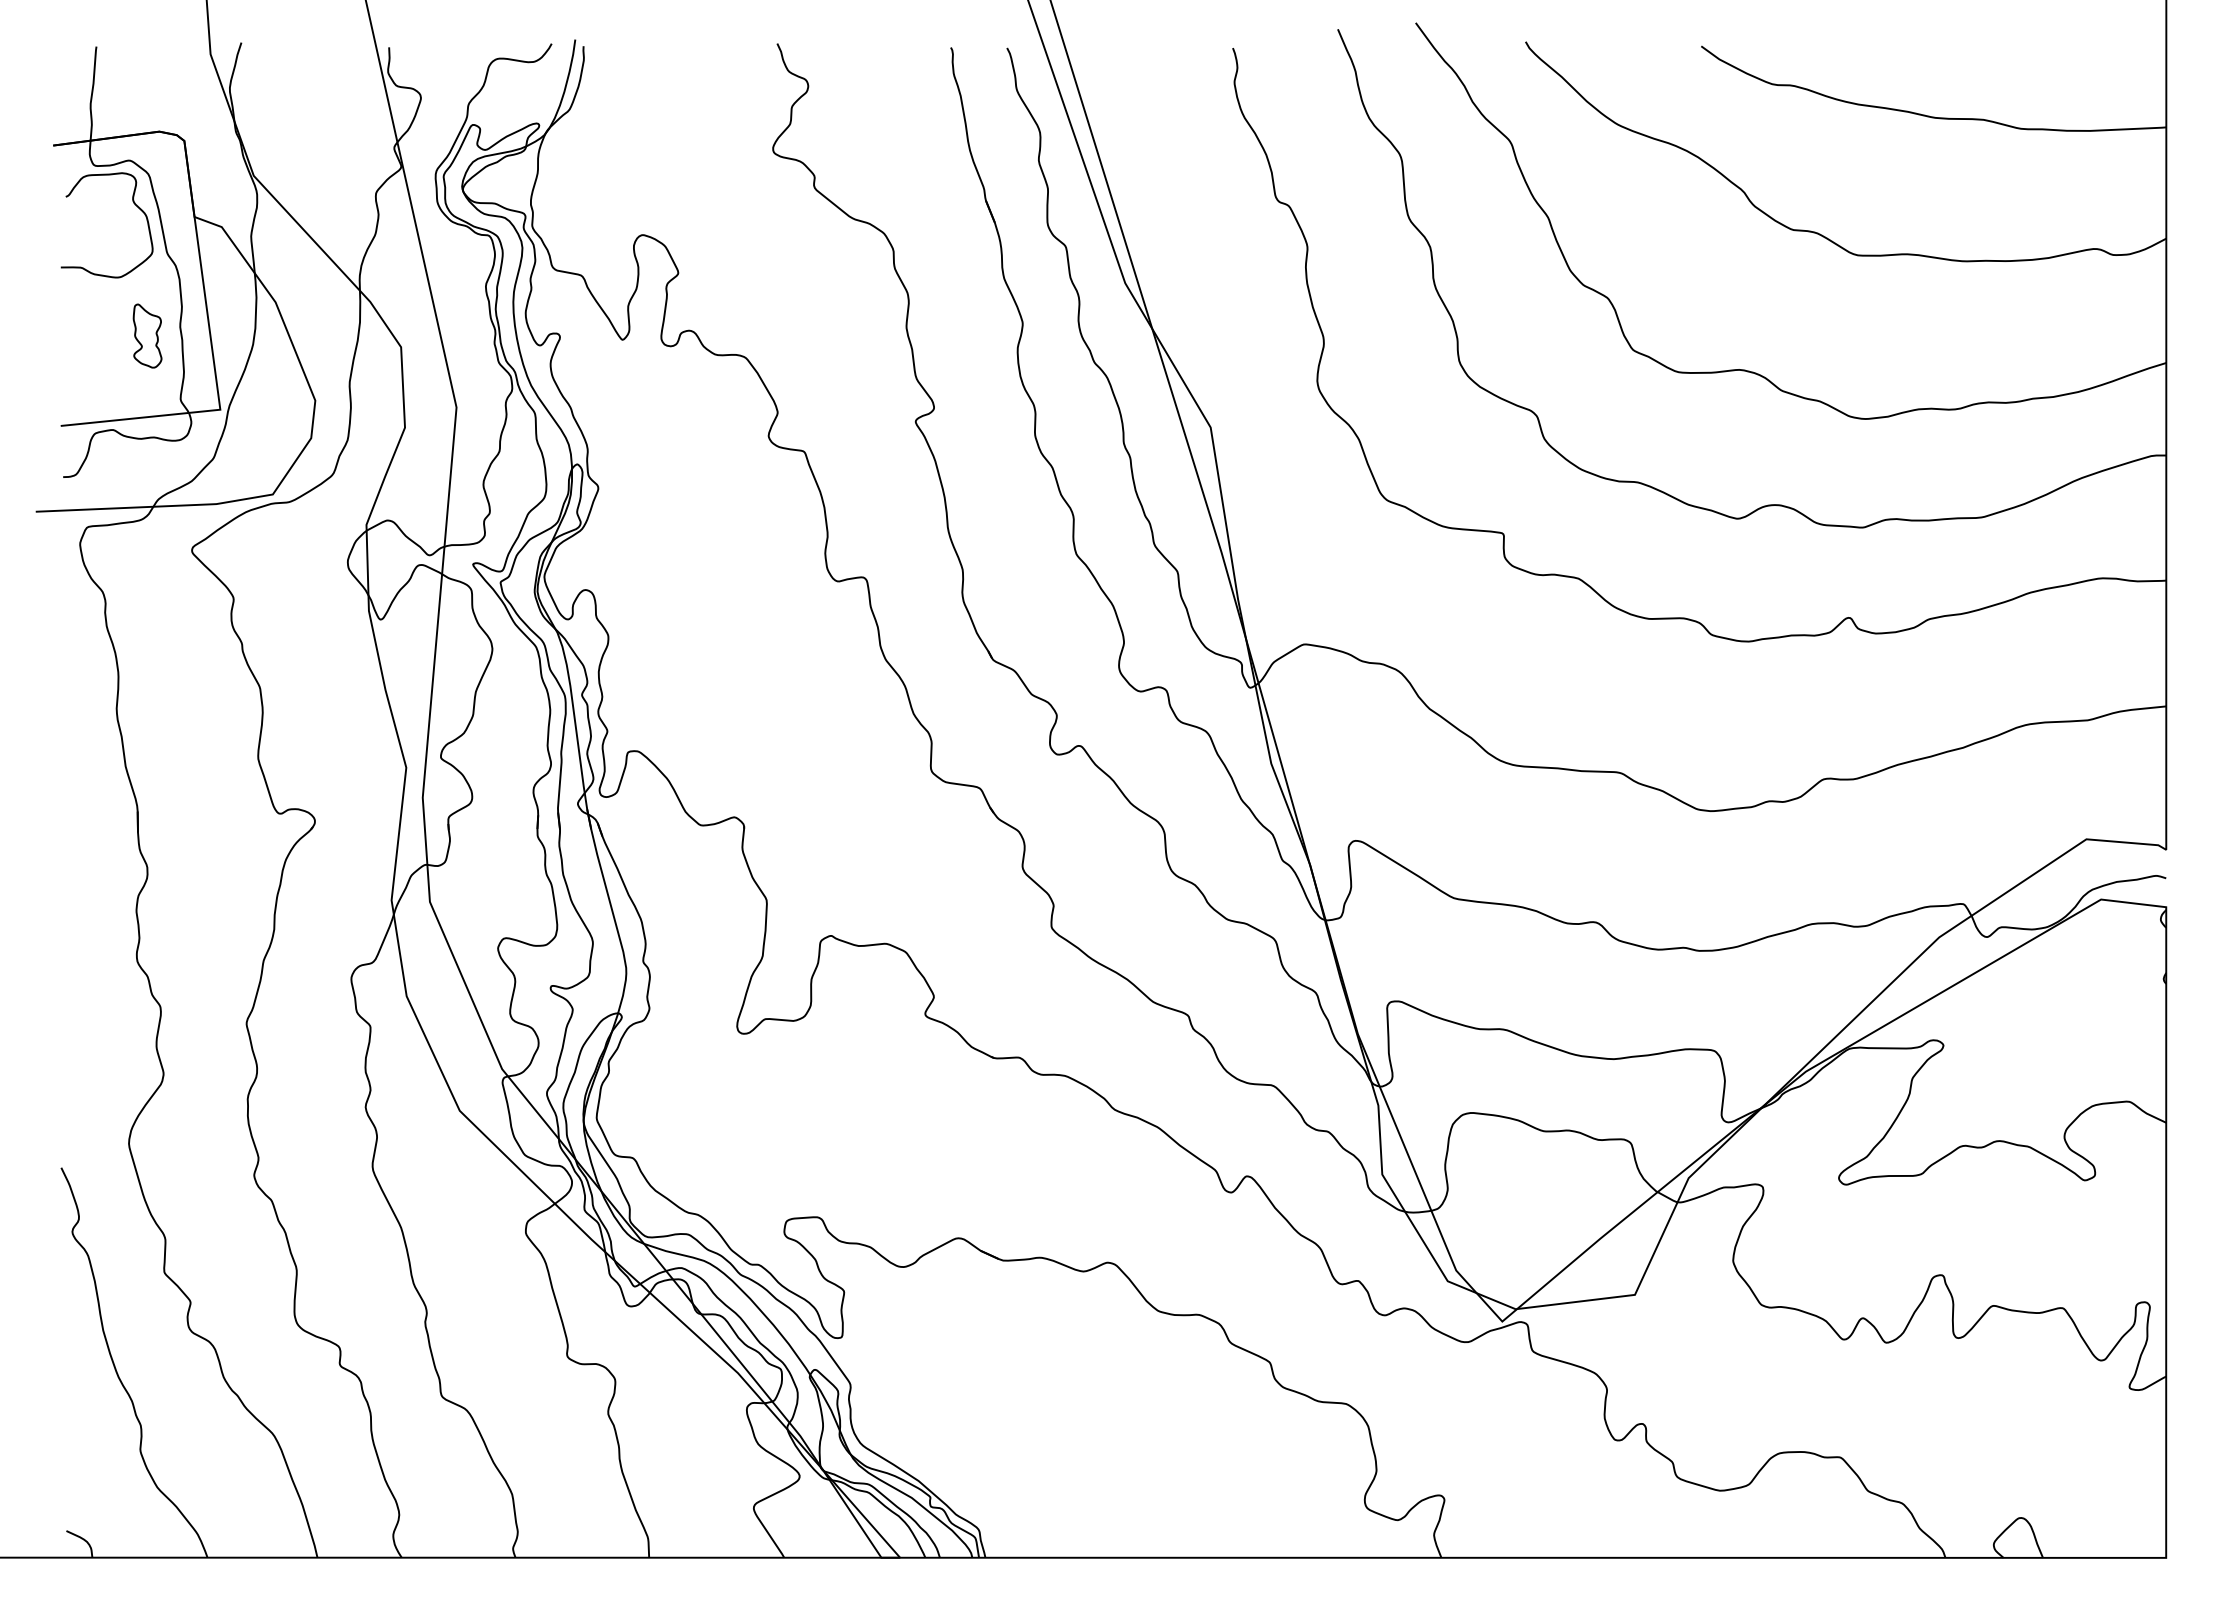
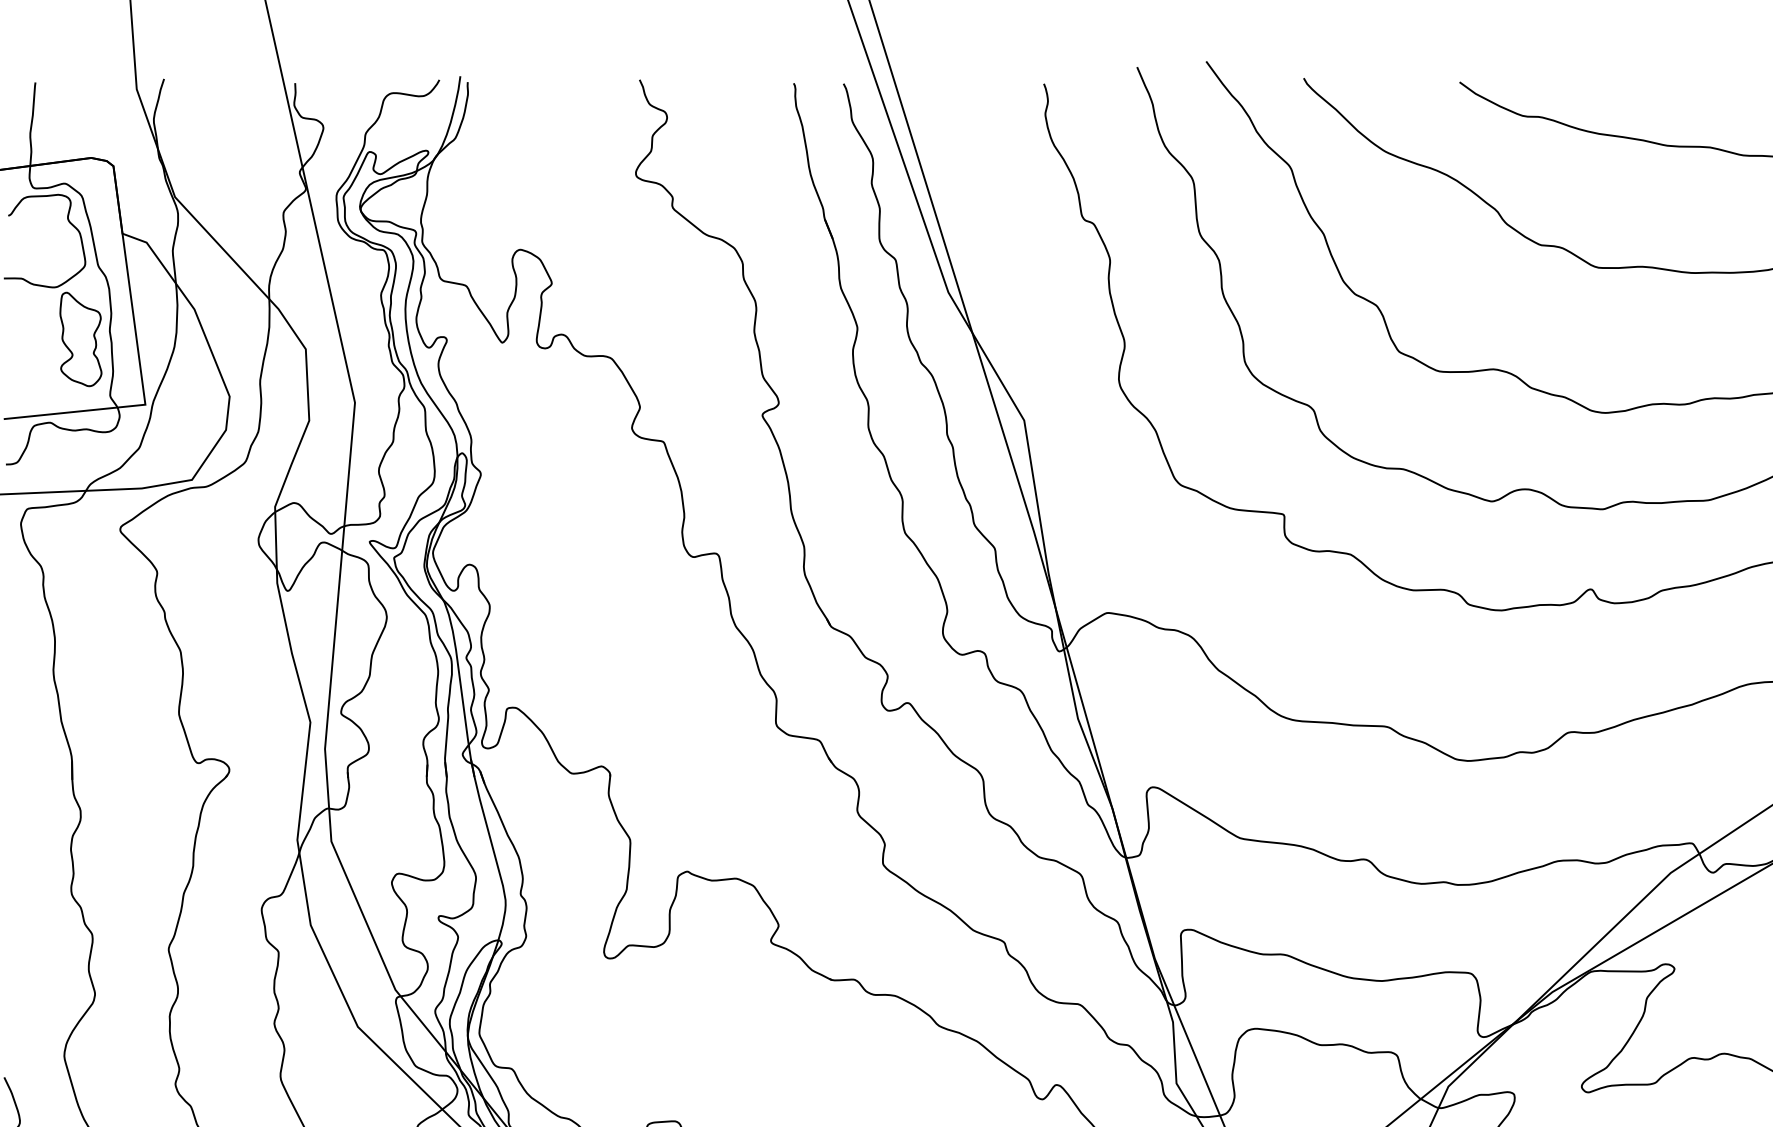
part: (147, 335) -> (80, 338), size x1.67

